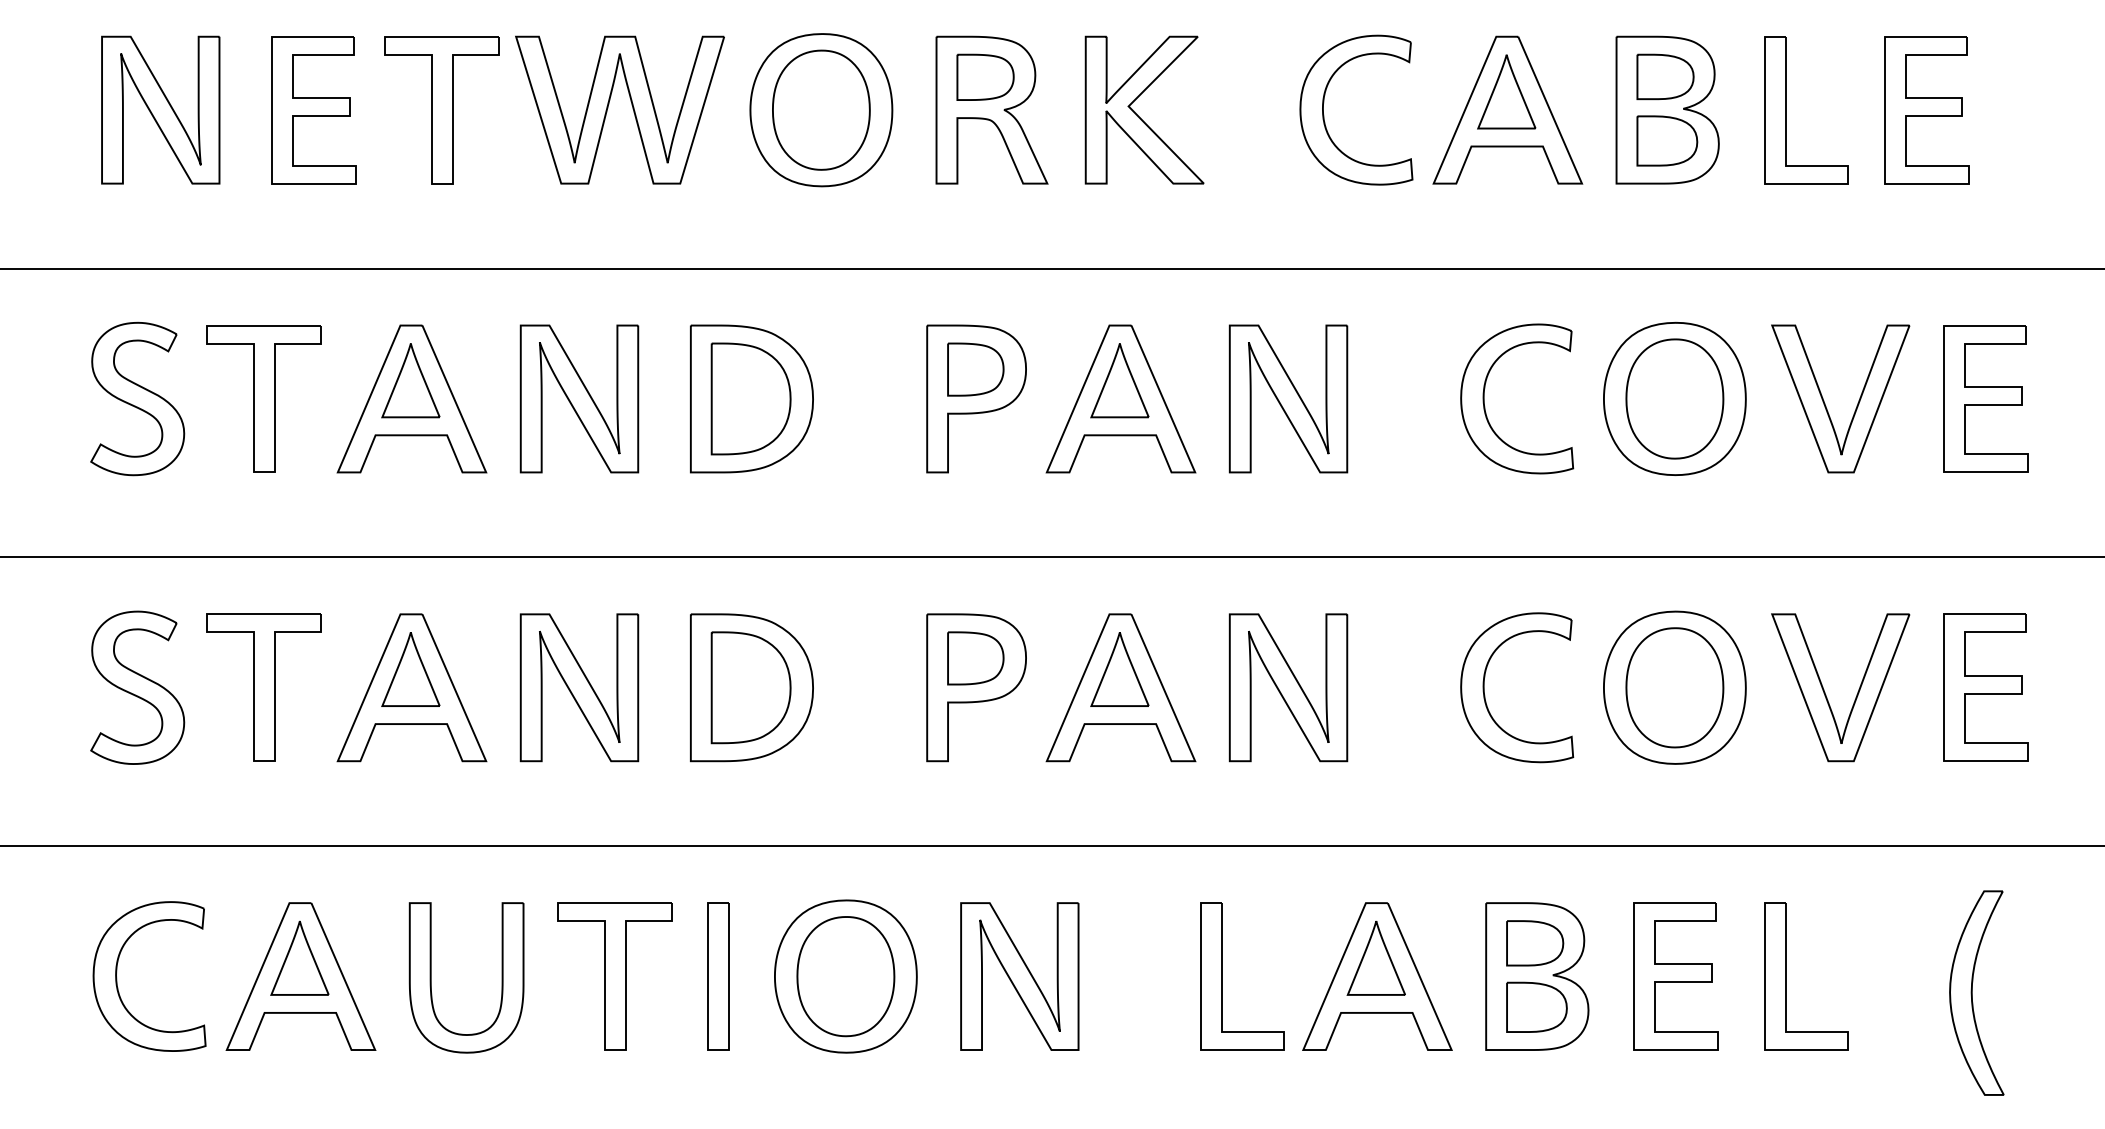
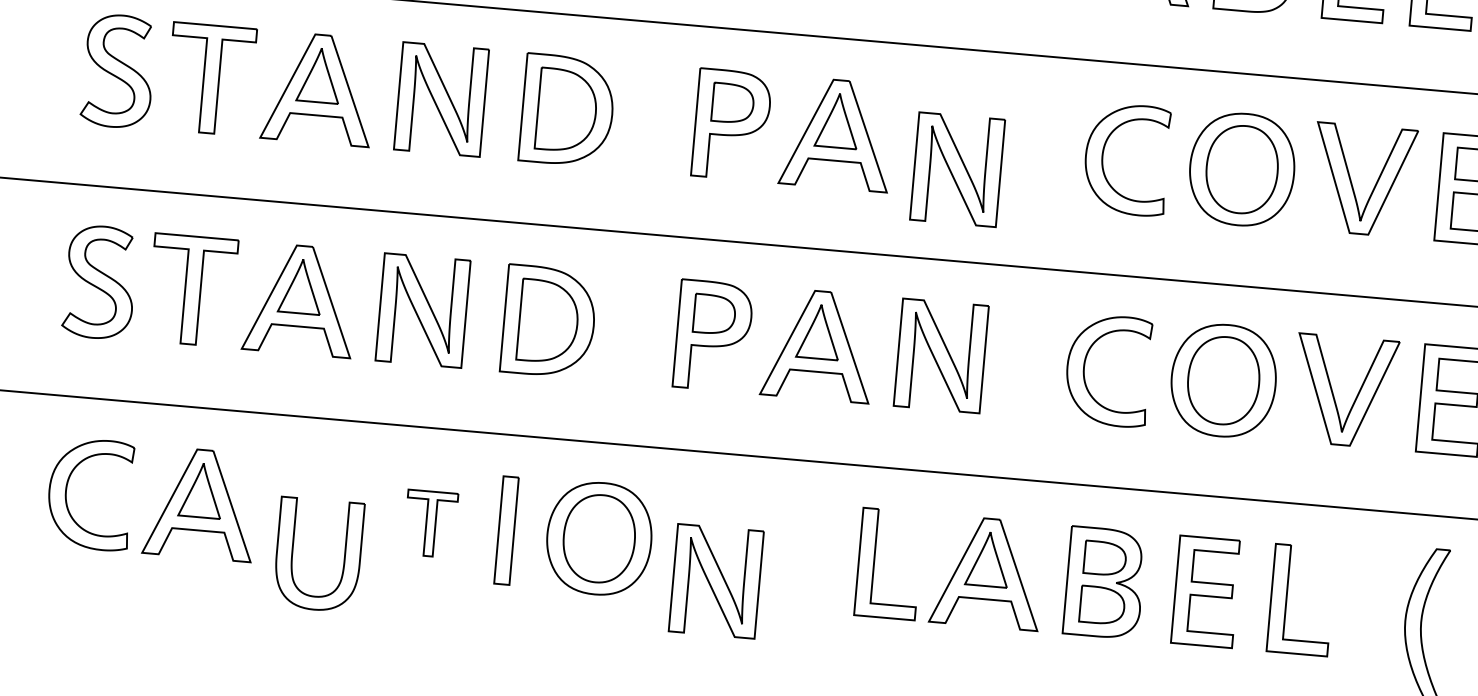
part: (1288, 398) -> (957, 169), moved
part: (614, 976) -> (430, 523), size x0.6
part: (1019, 976) -> (716, 581), moved
part: (431, 977) -> (292, 552), moved

